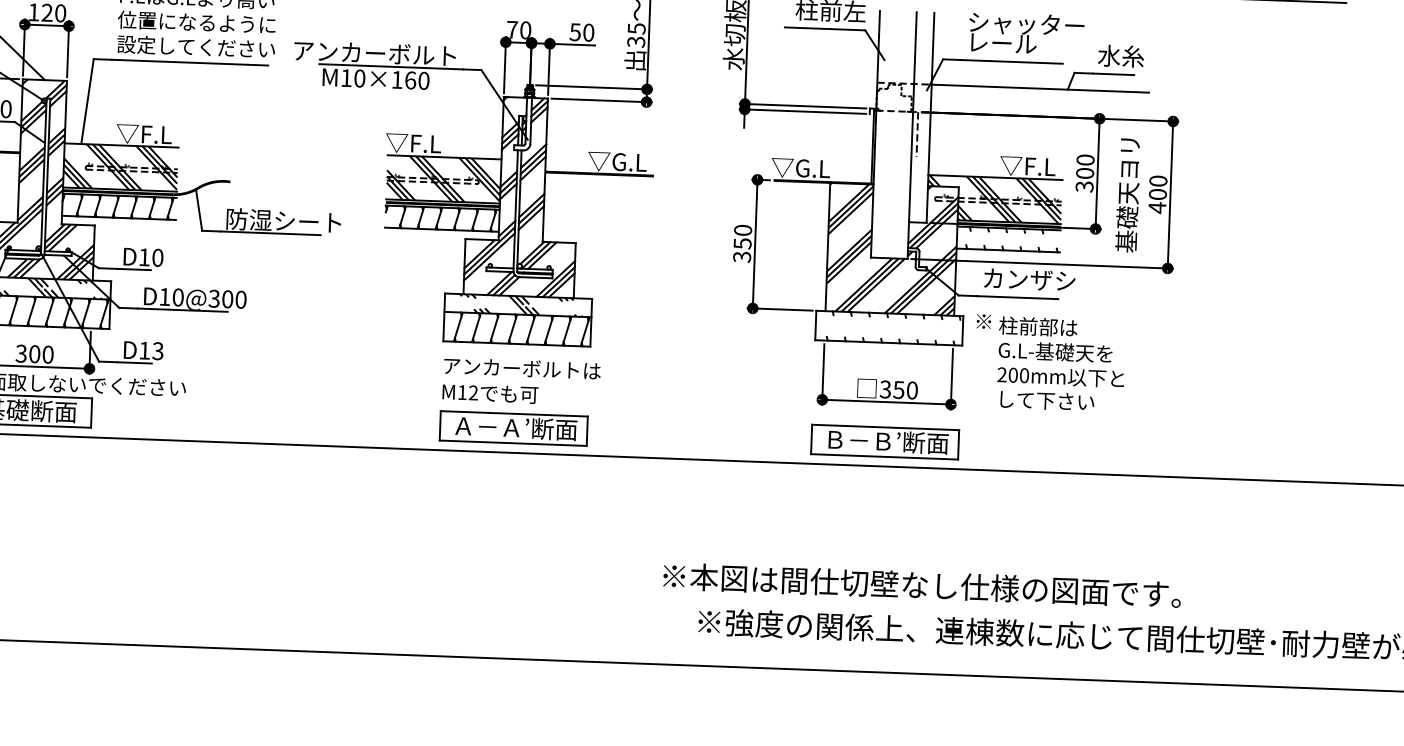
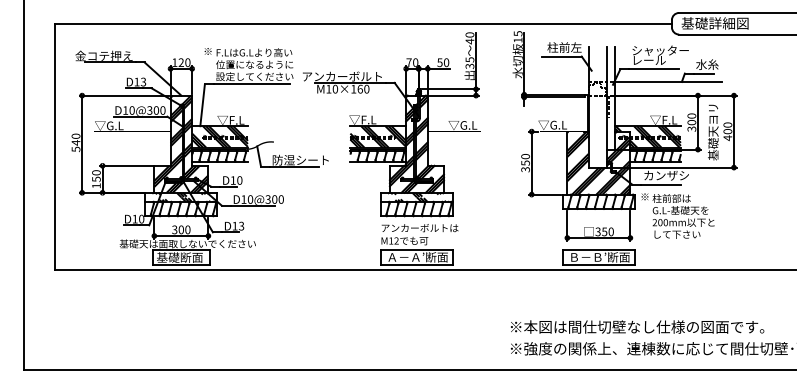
hatch: (1012, 238) -> (657, 155), added
hatch: (886, 327) -> (597, 201), added
text: (922, 584) -> (637, 326), moved

